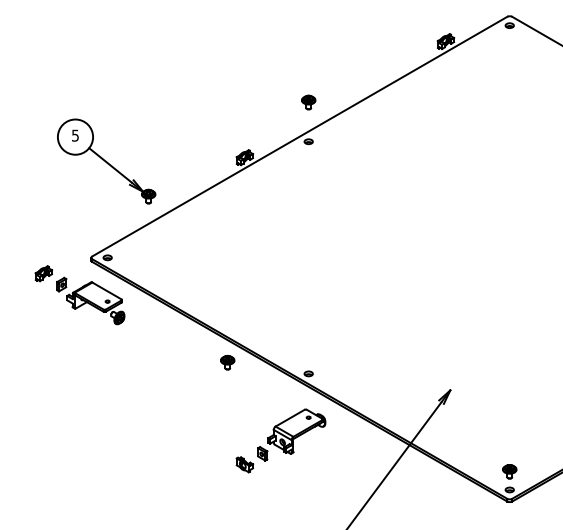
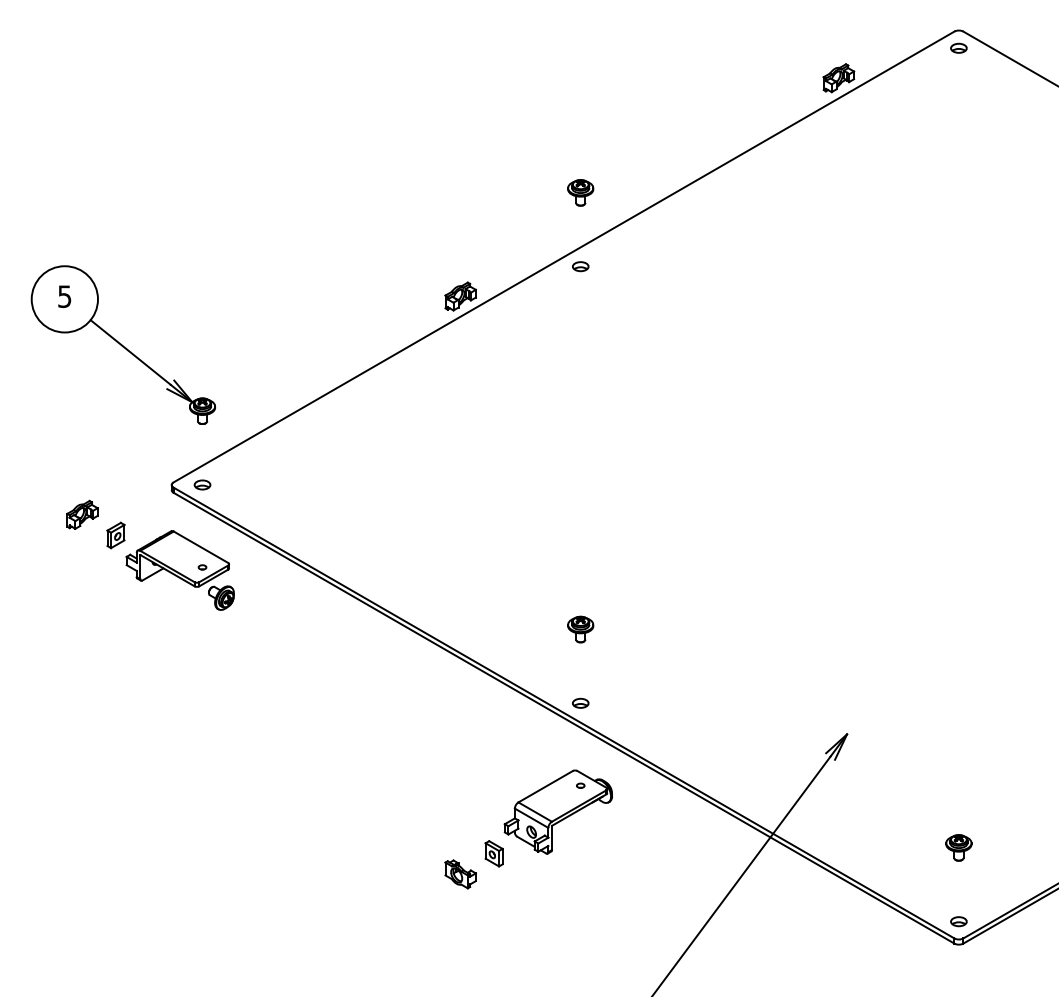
part: (106, 161) -> (123, 345), moved
part: (227, 362) -> (580, 629), moved
part: (509, 471) -> (958, 847), moved

